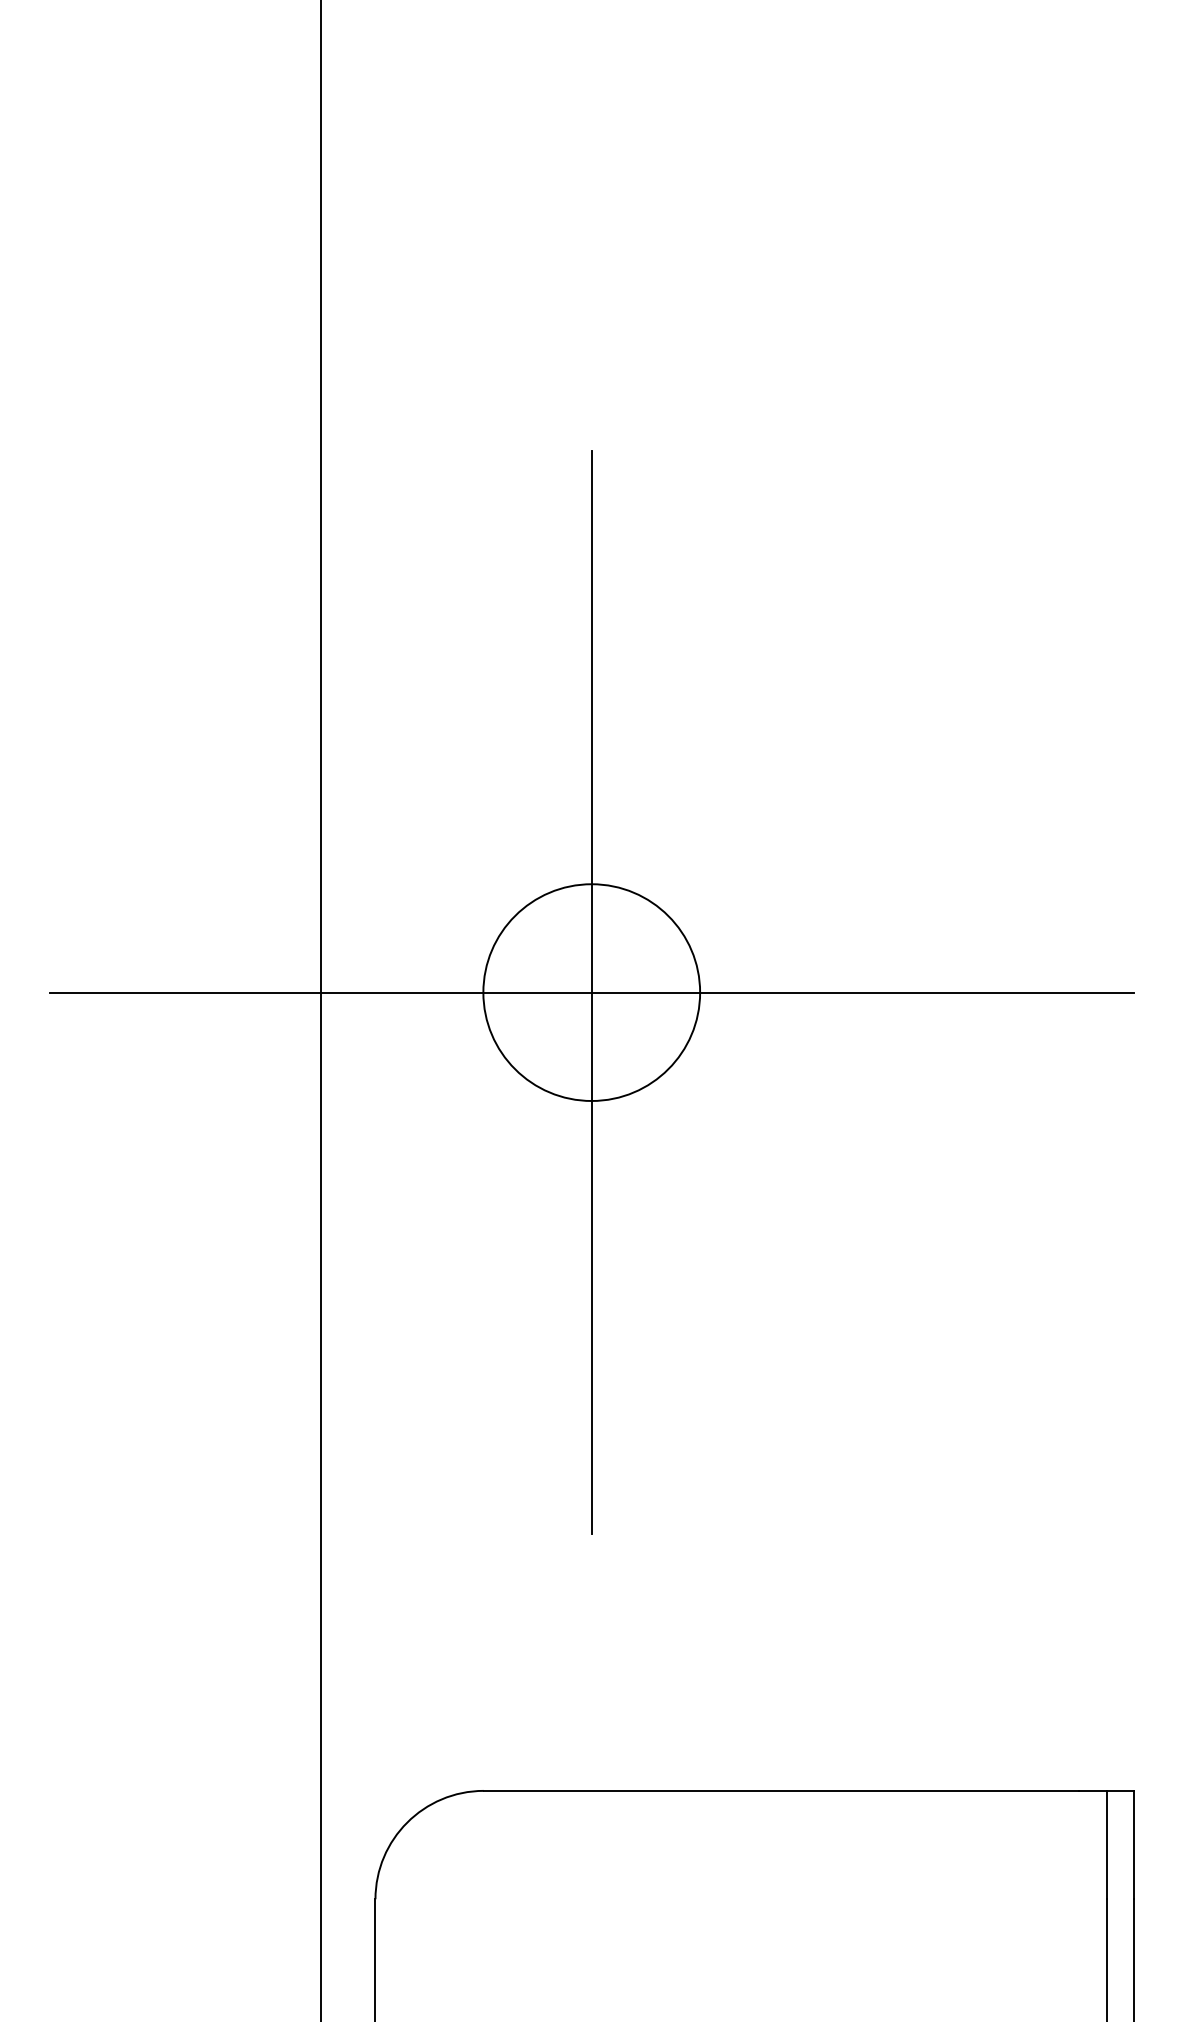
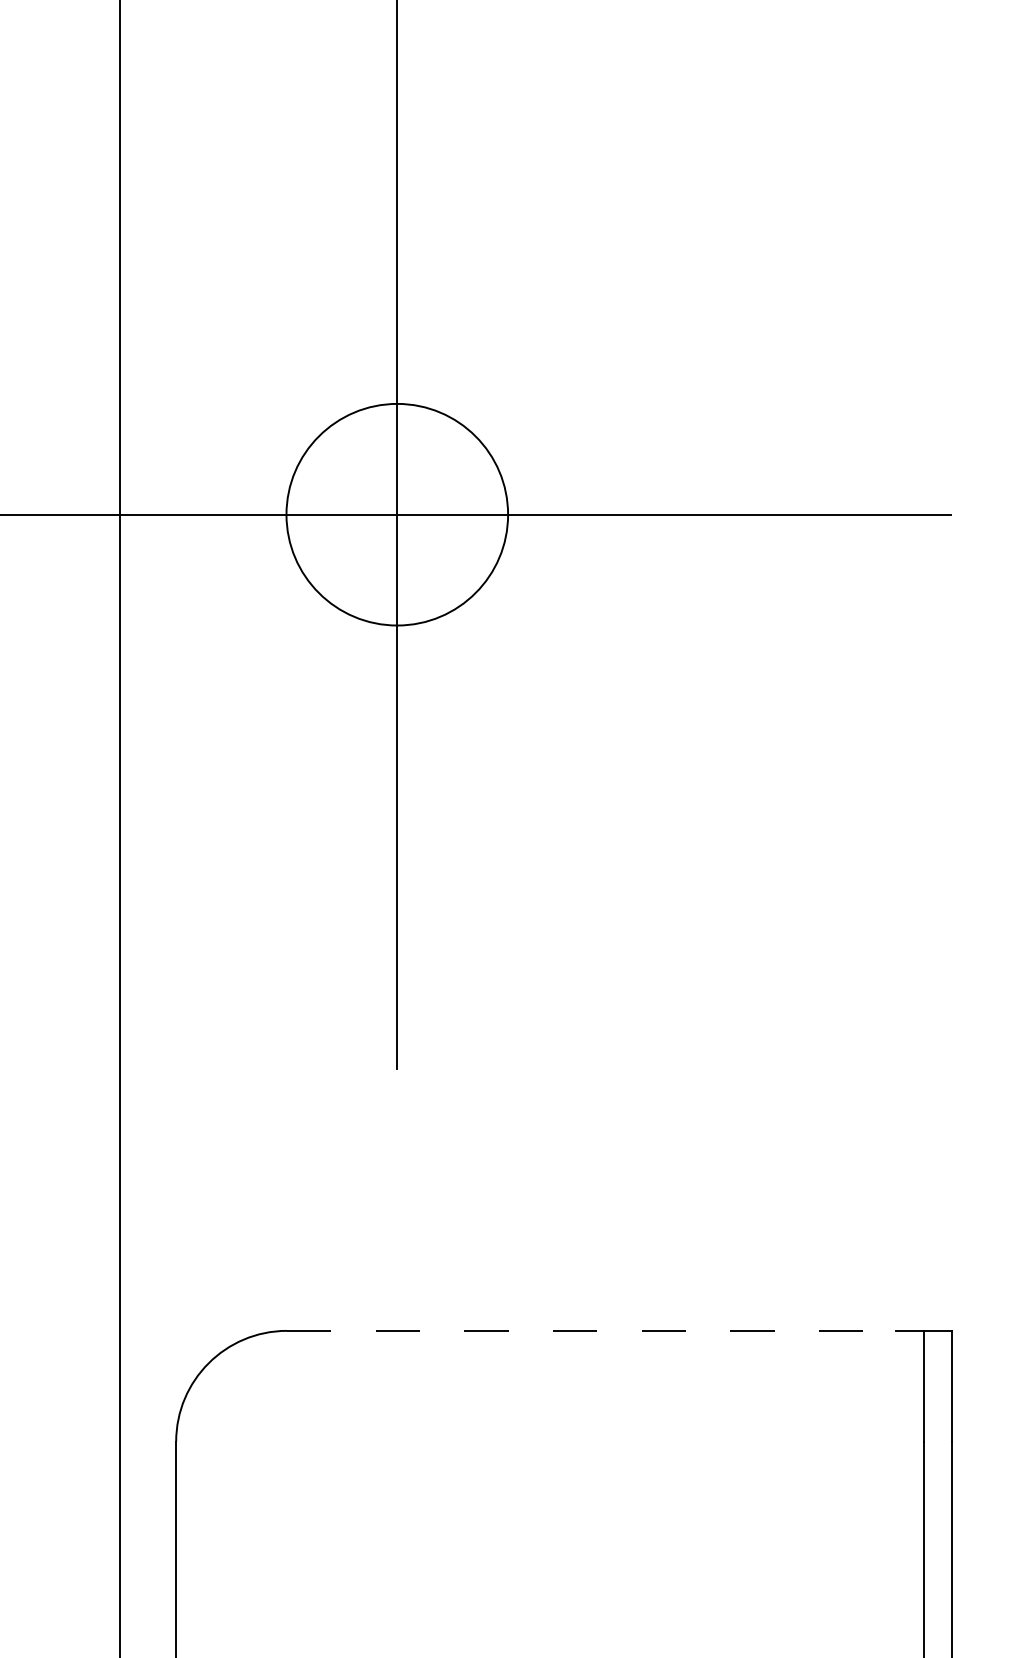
line: (781, 1790) -> (591, 1330), solid -> dashed

